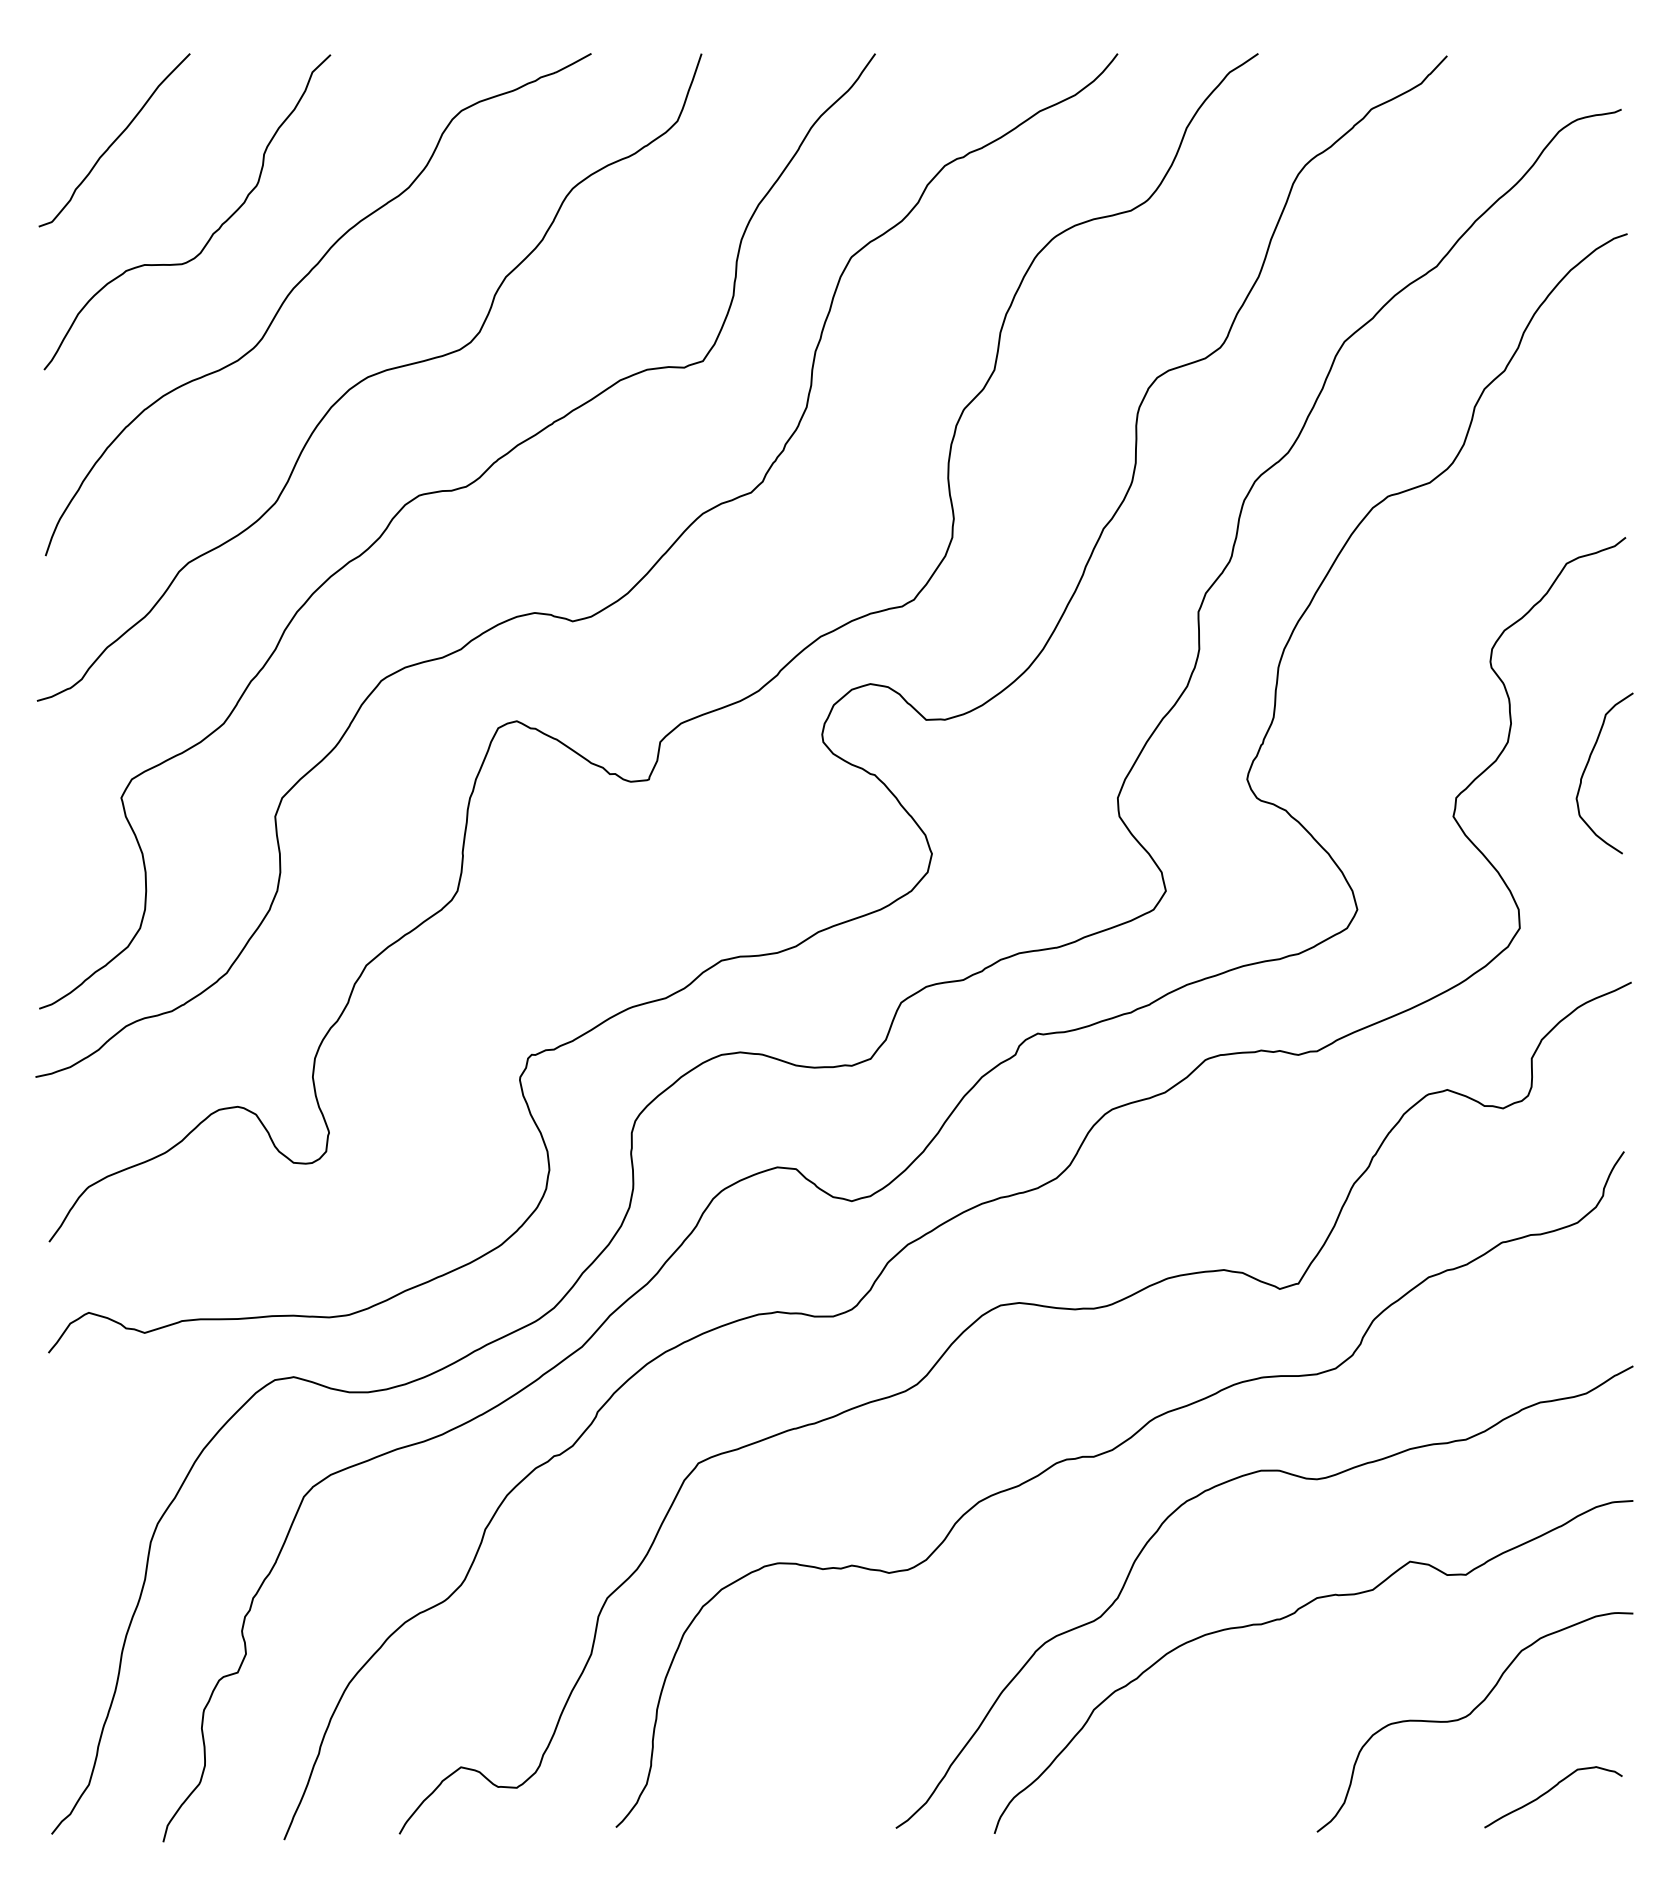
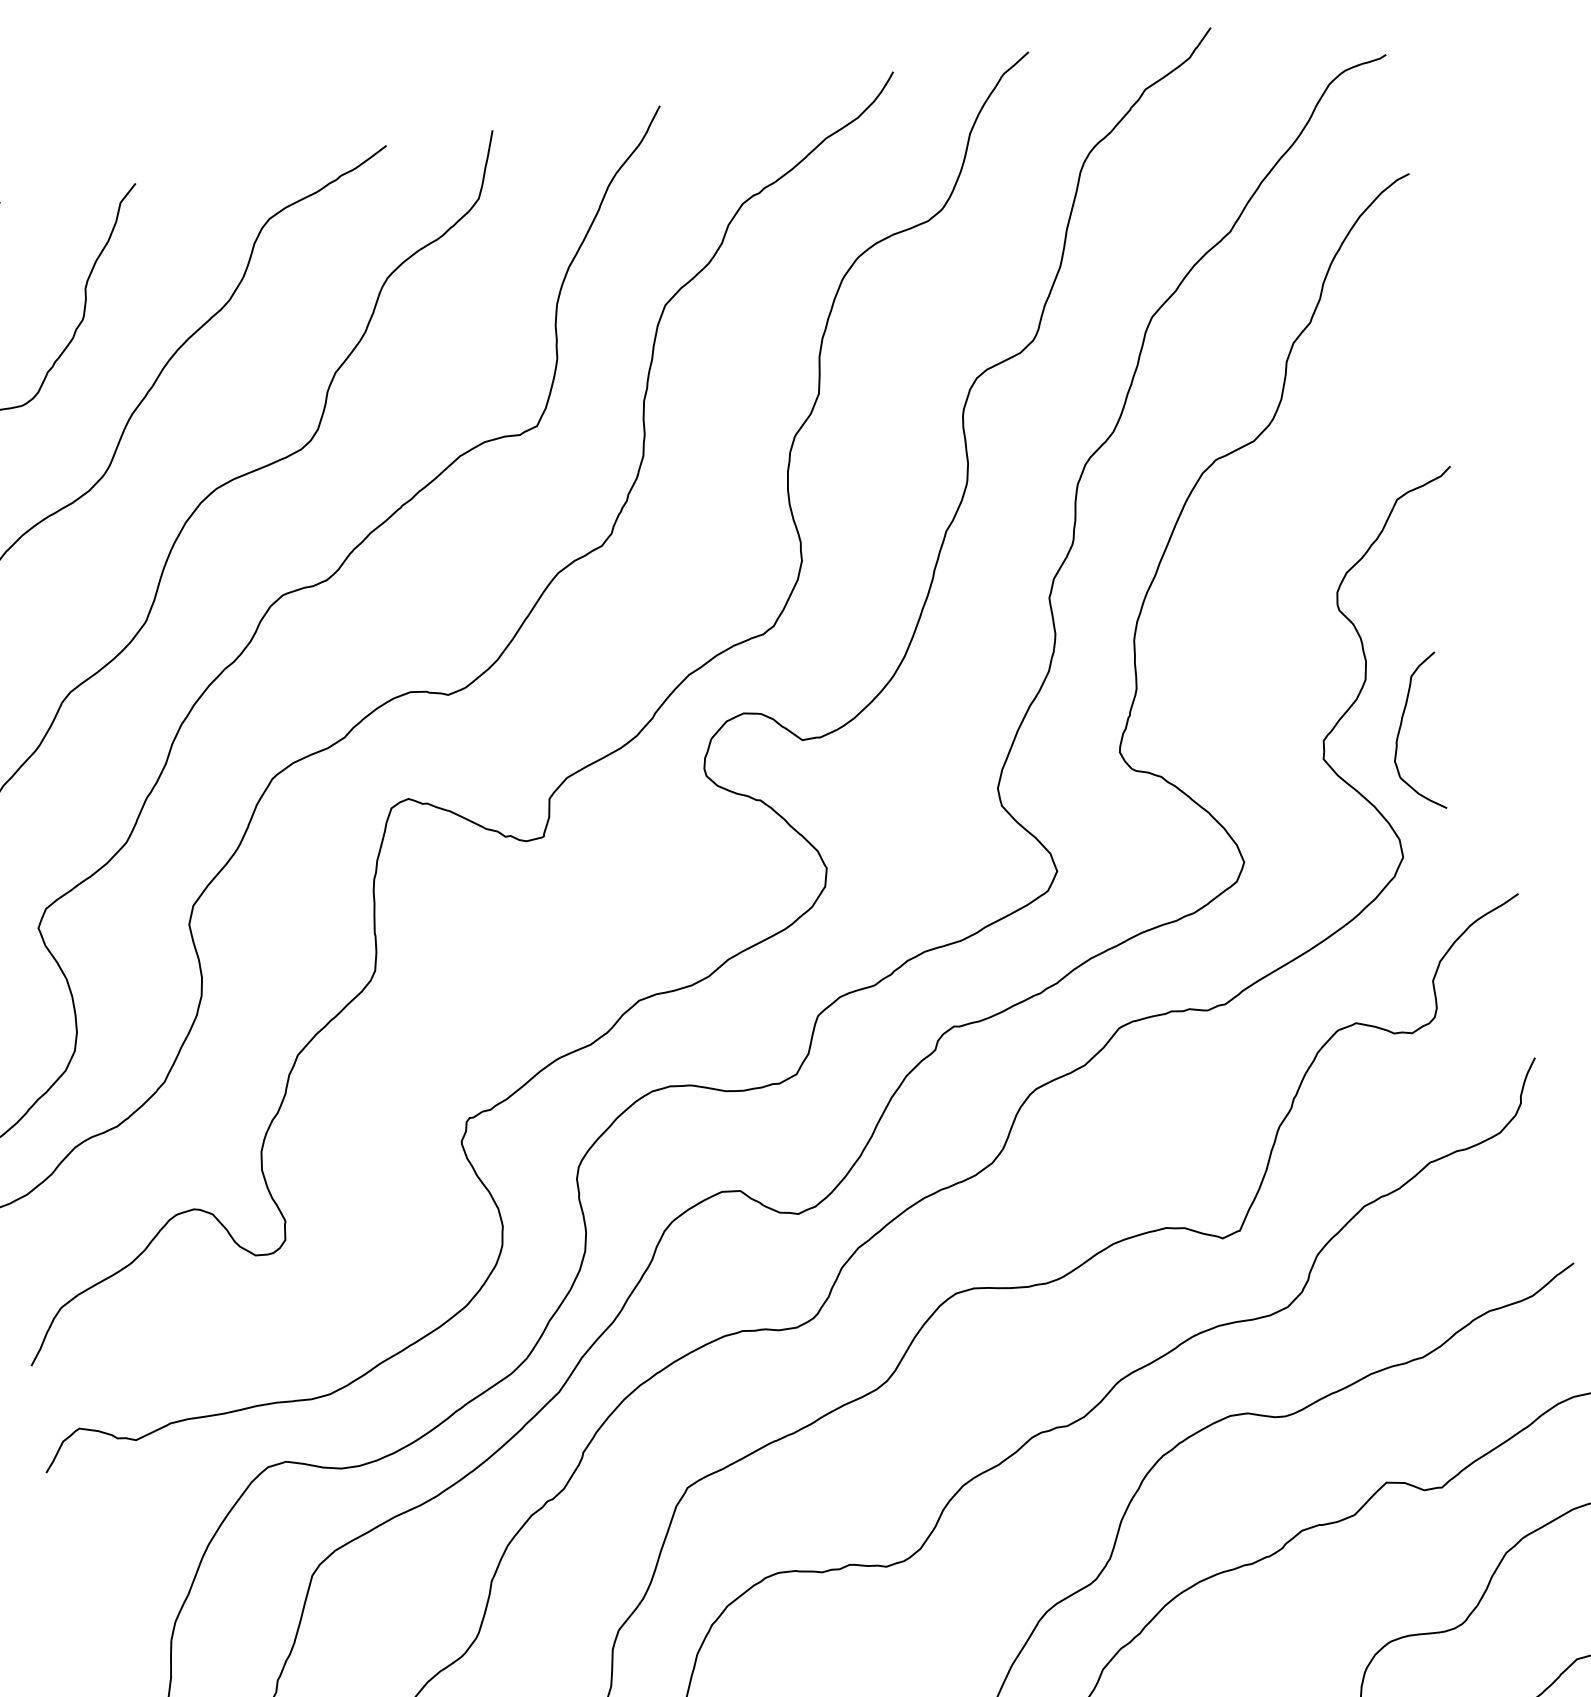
curve: (1587, 766) -> (1400, 729), moved

